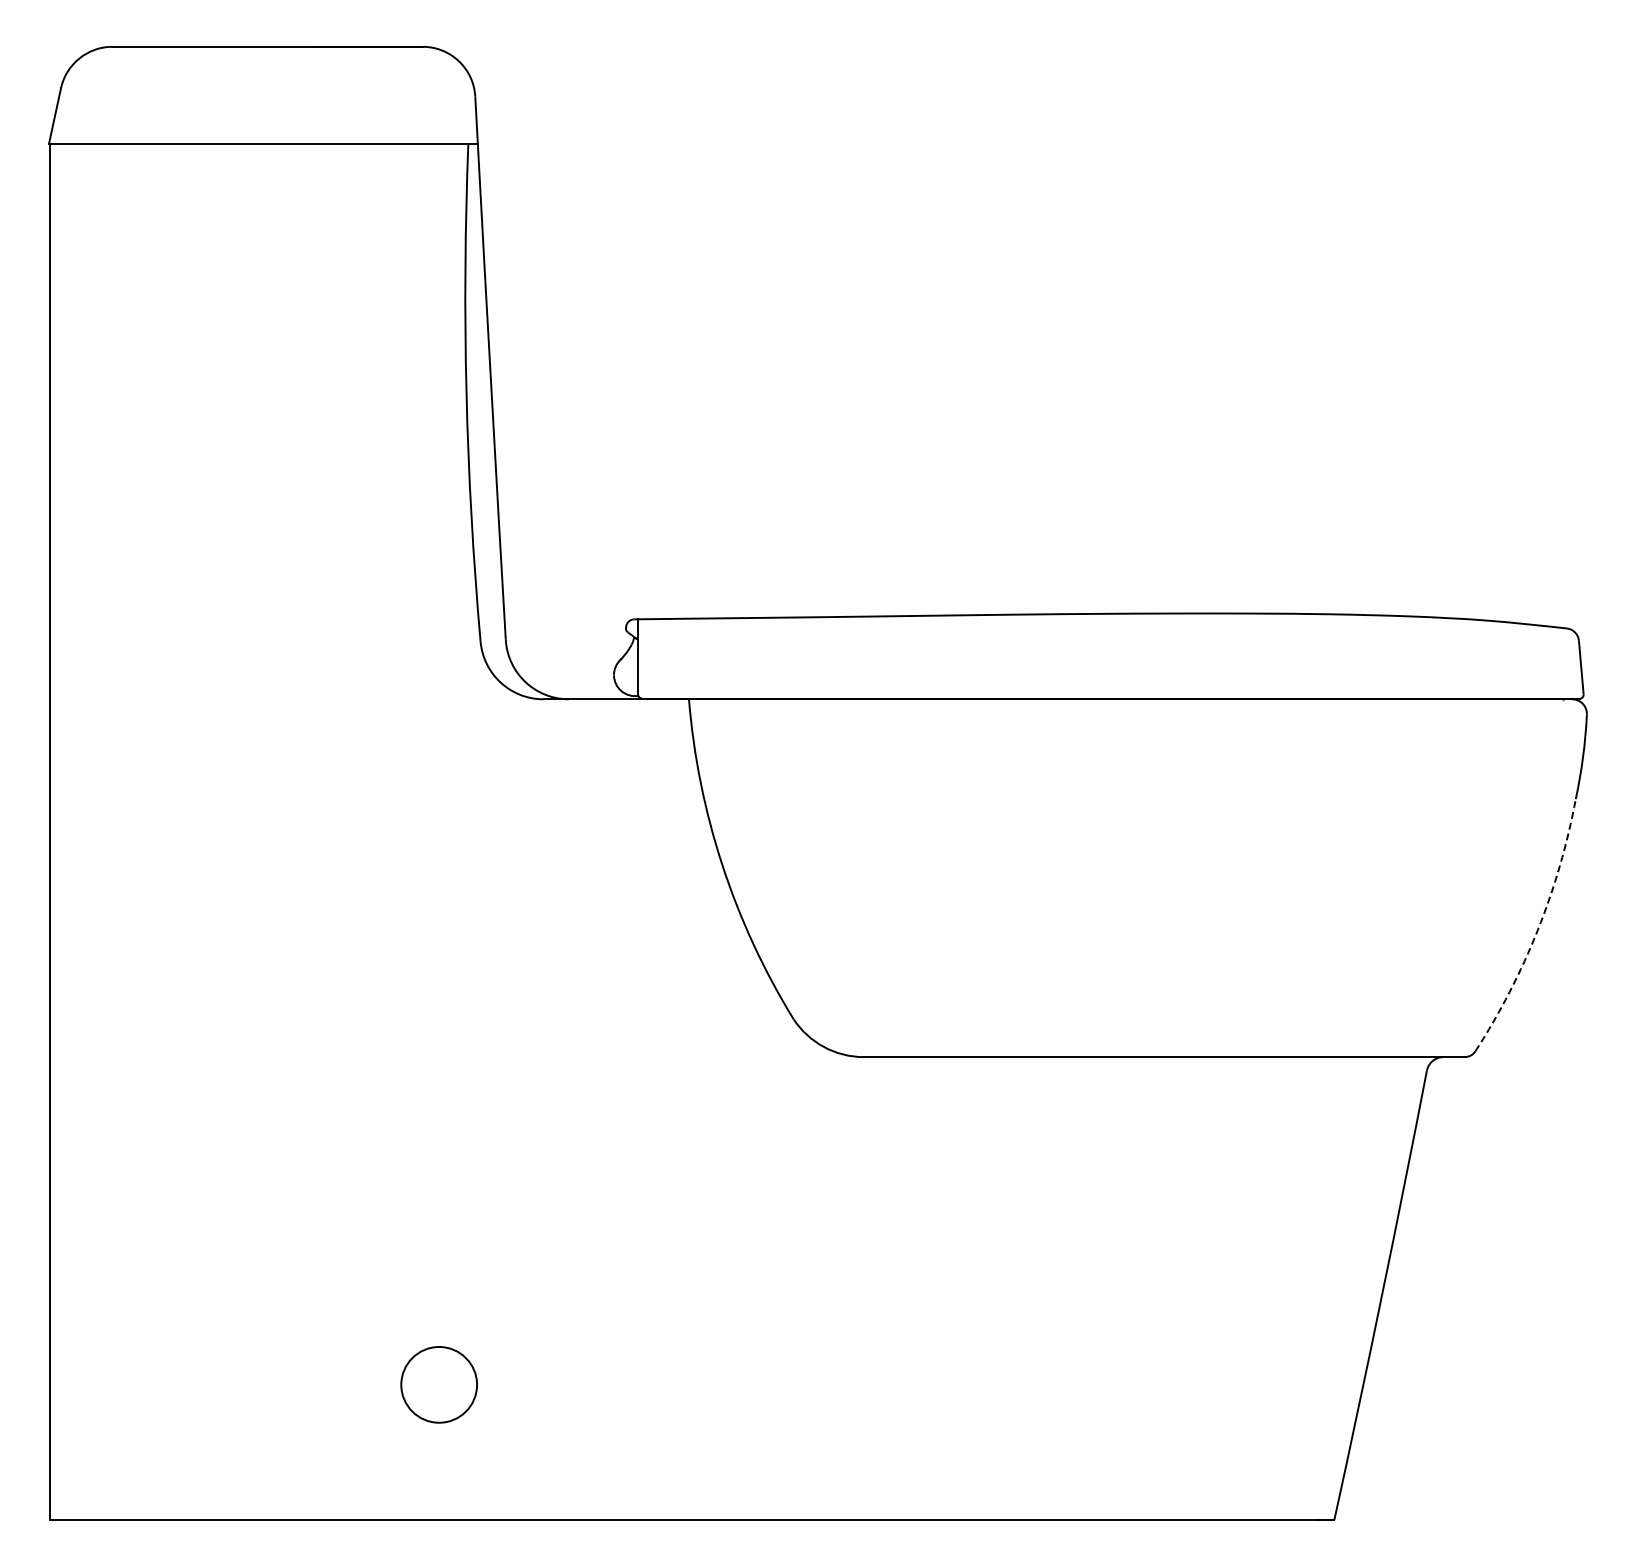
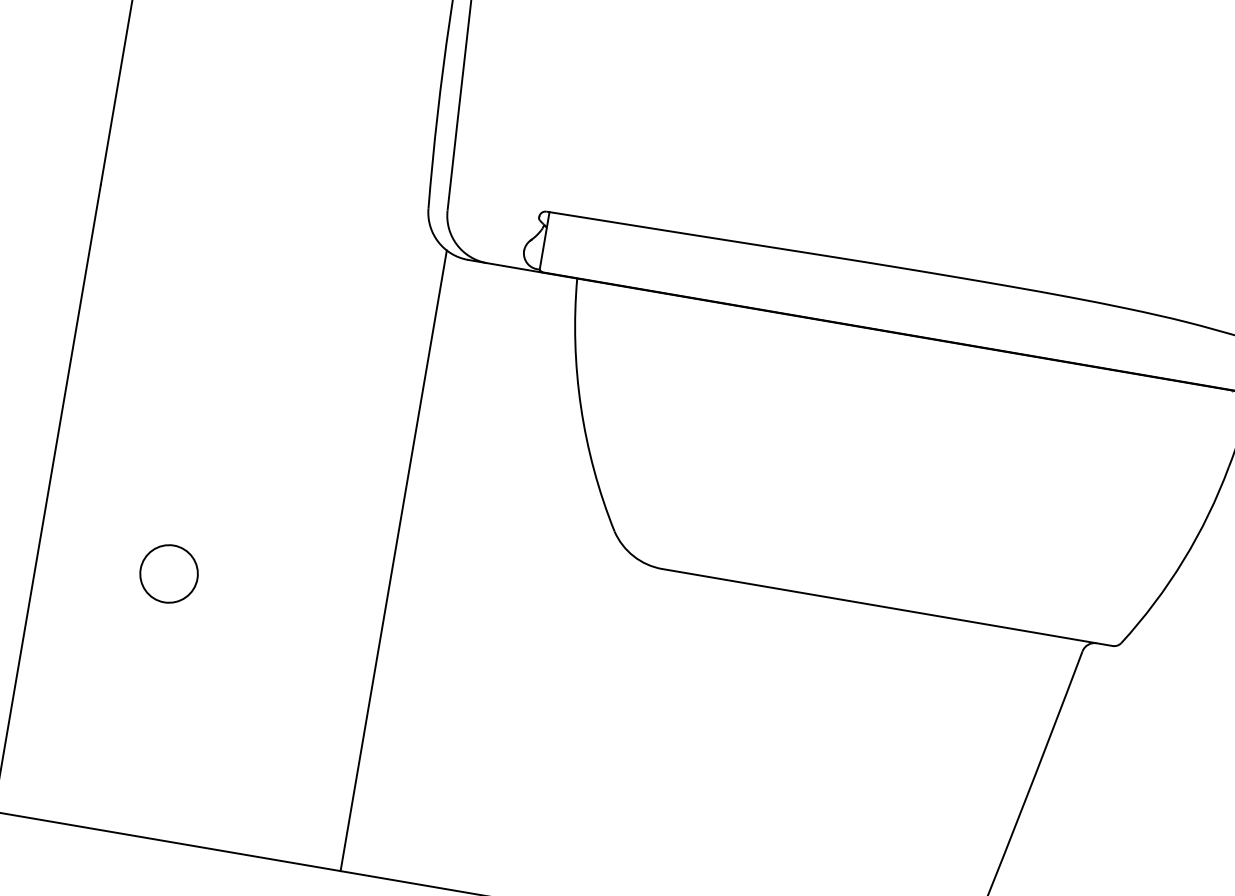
arc: (1537, 930) -> (1183, 560), dashed -> solid
line: (513, 1105) -> (393, 560), added
circle: (438, 1384) -> (168, 573), moved

